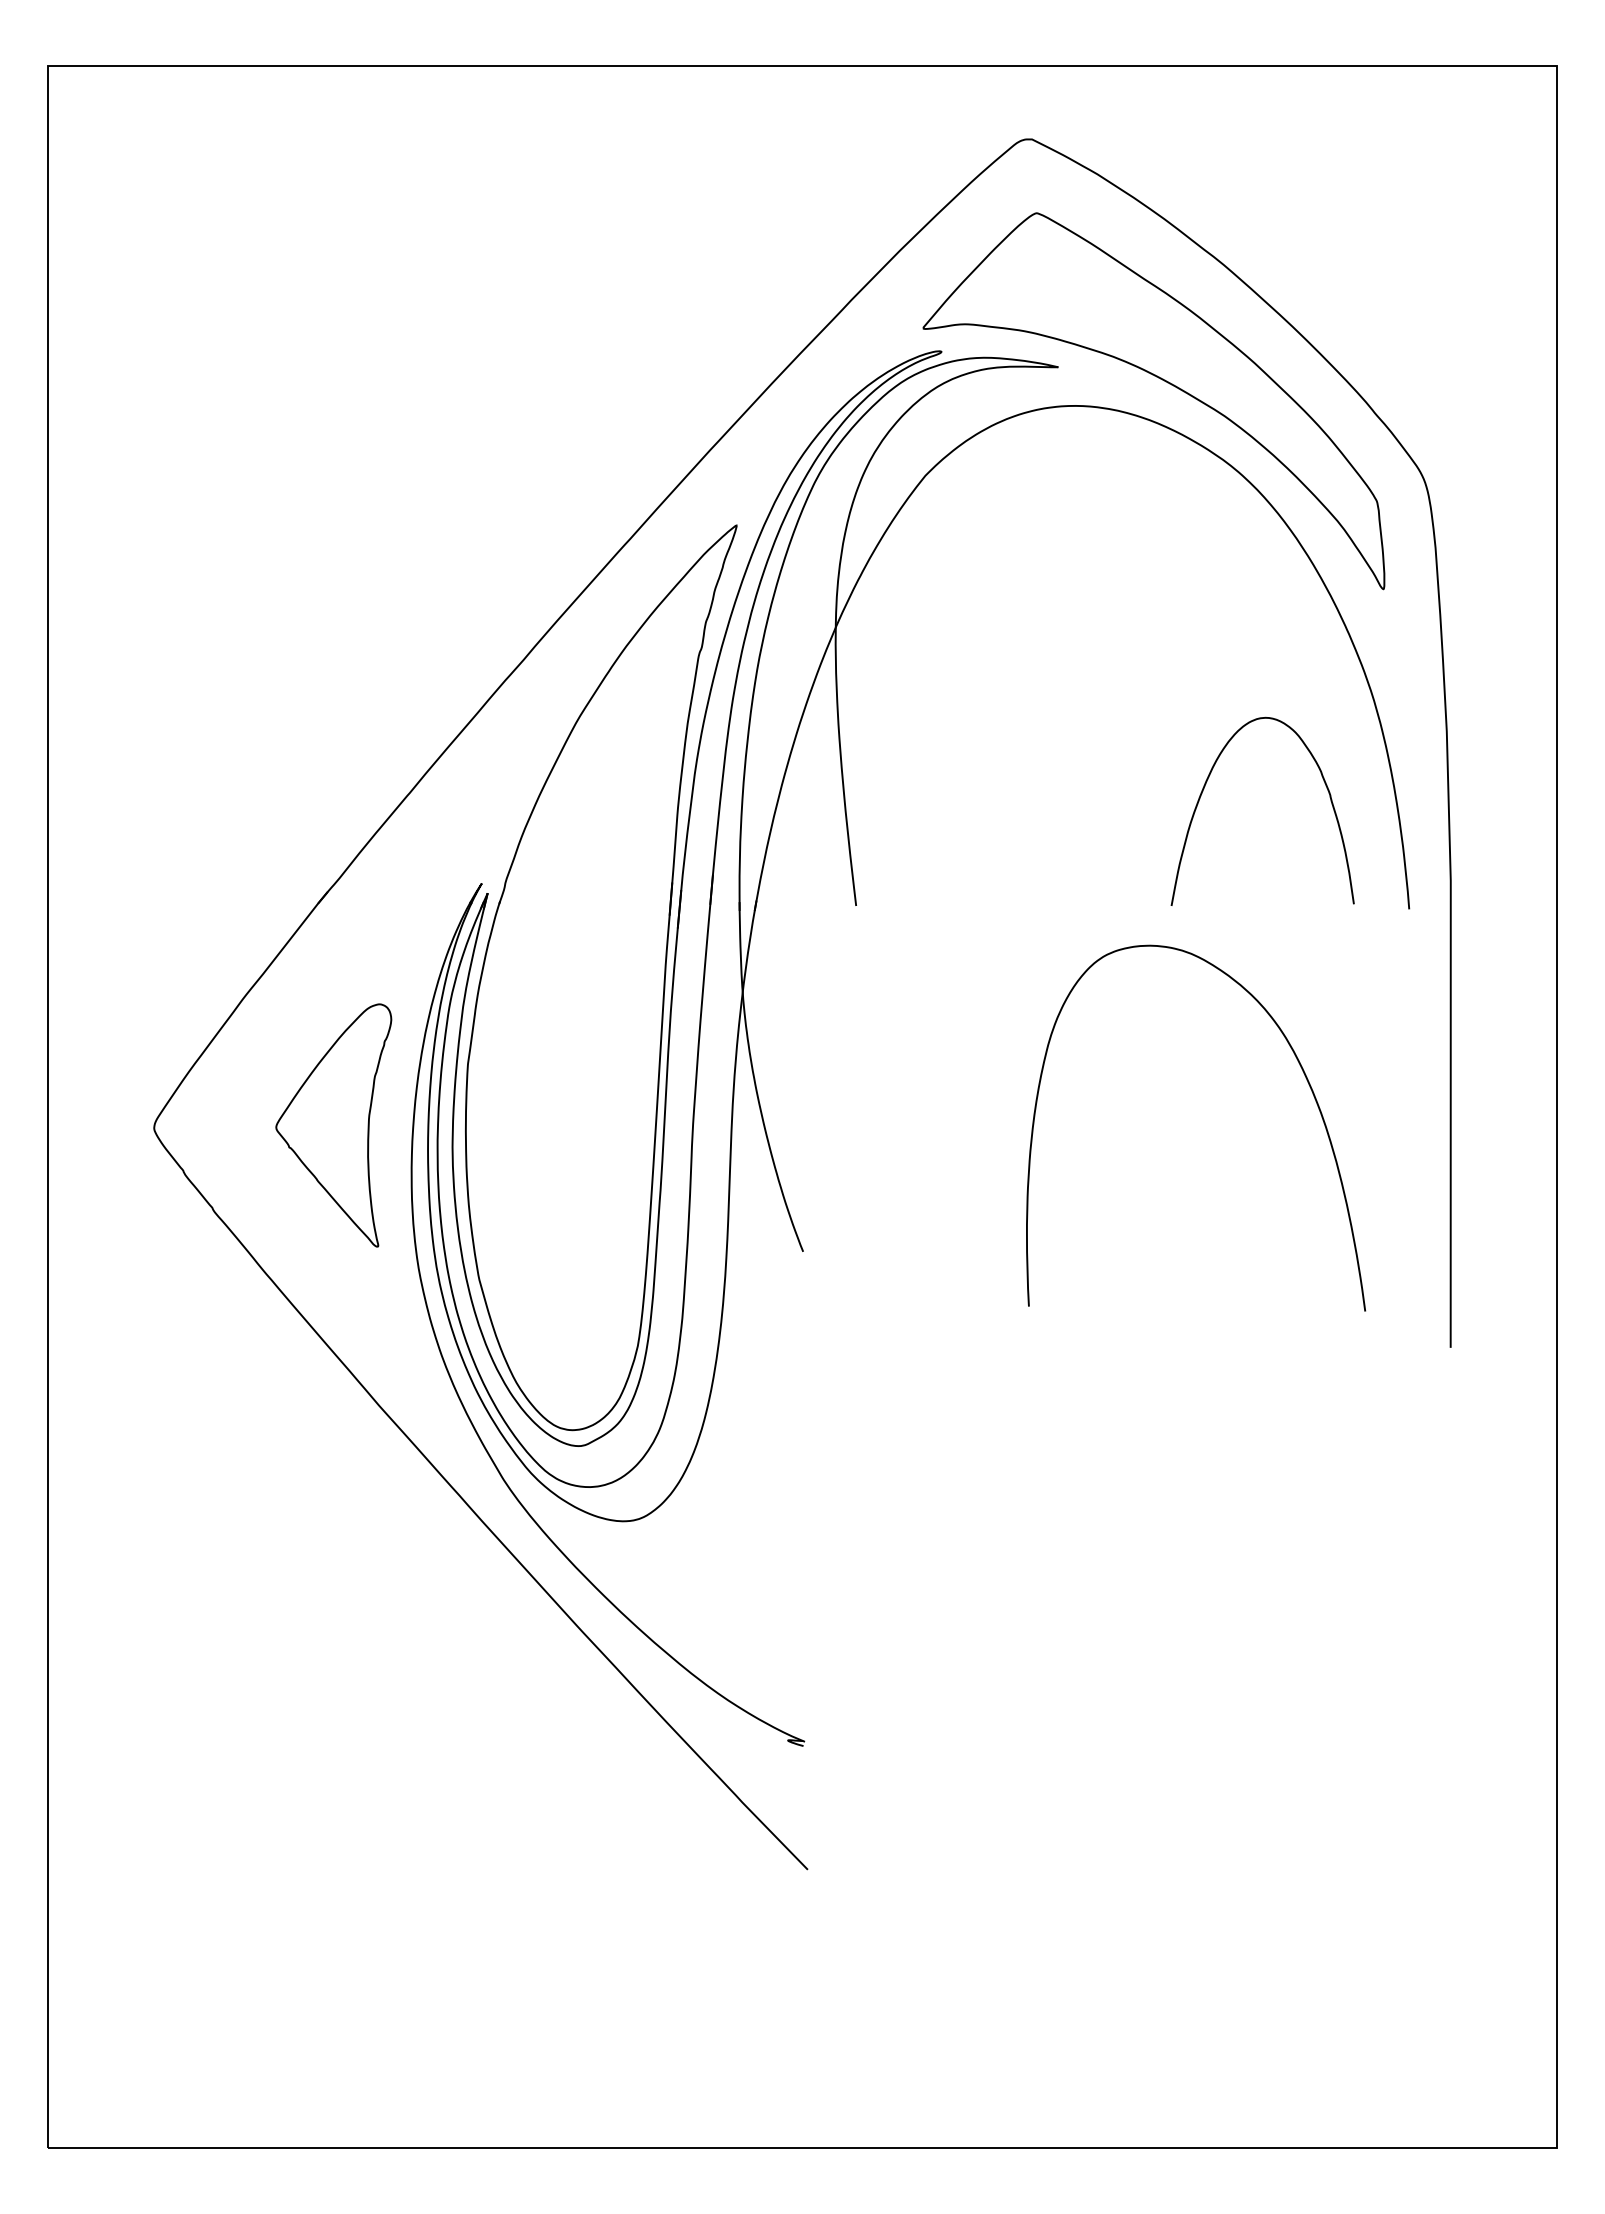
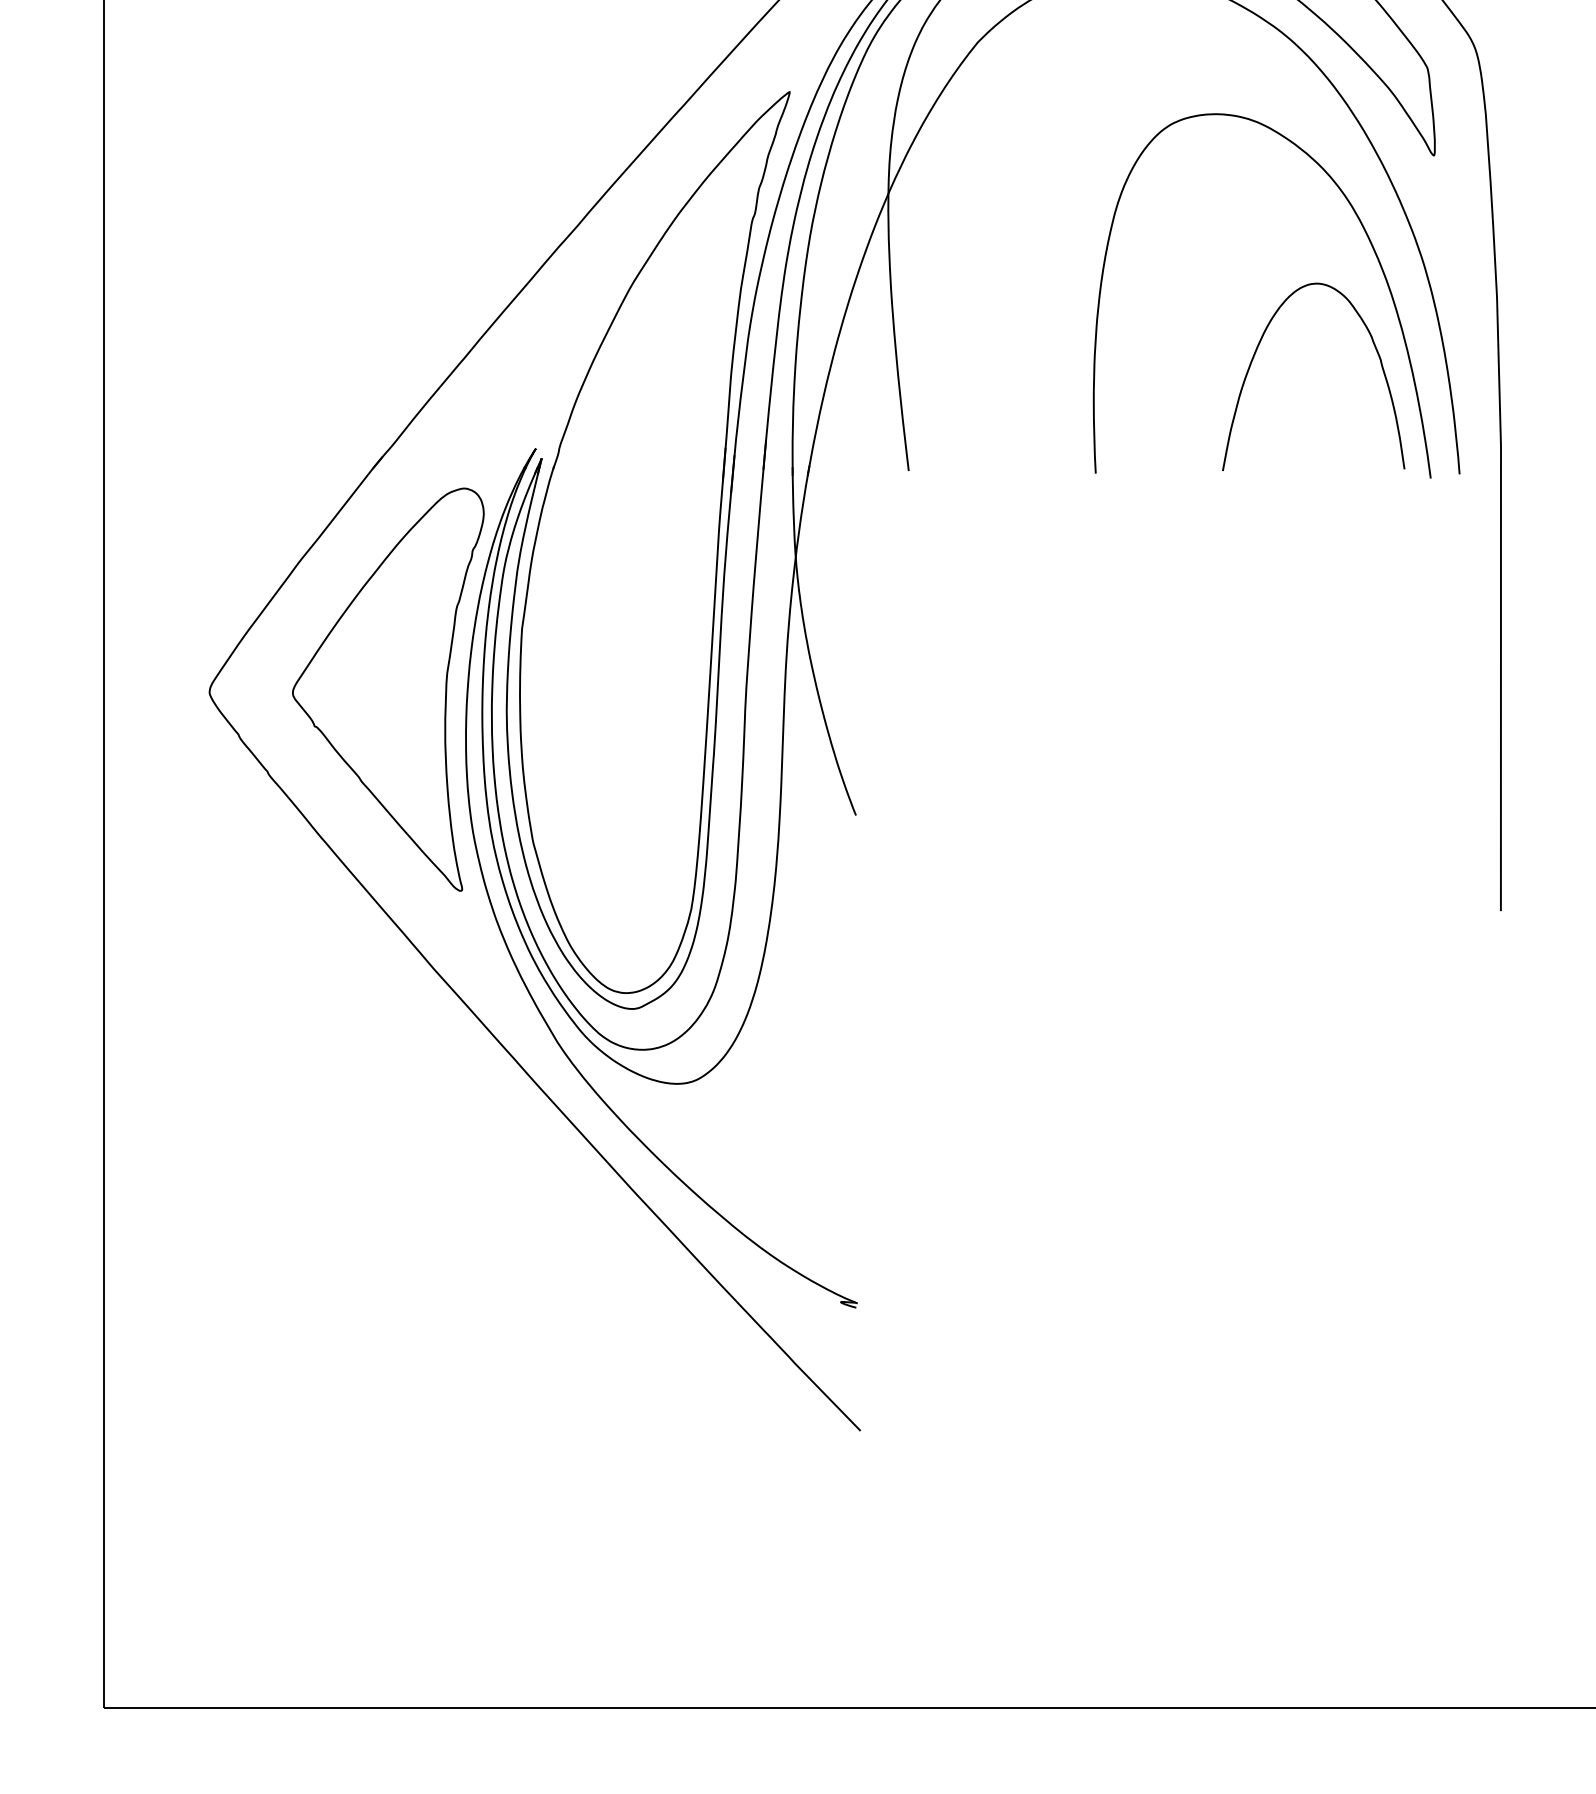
curve: (1305, 1078) -> (1371, 246), moved
part: (333, 1125) -> (388, 689), size x1.67

